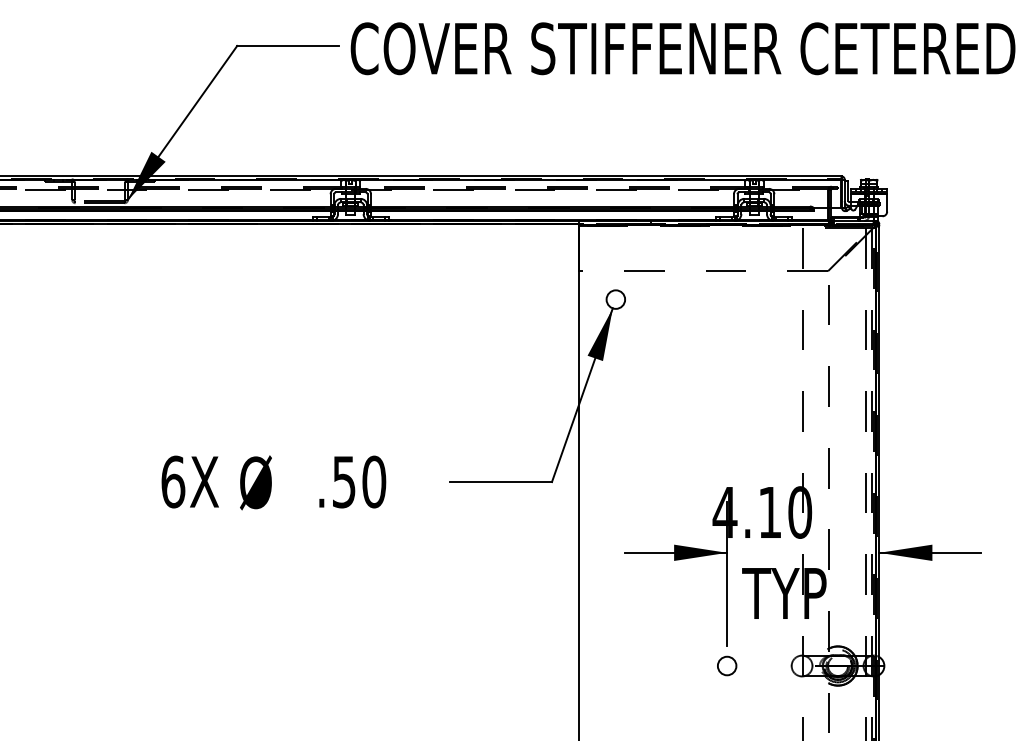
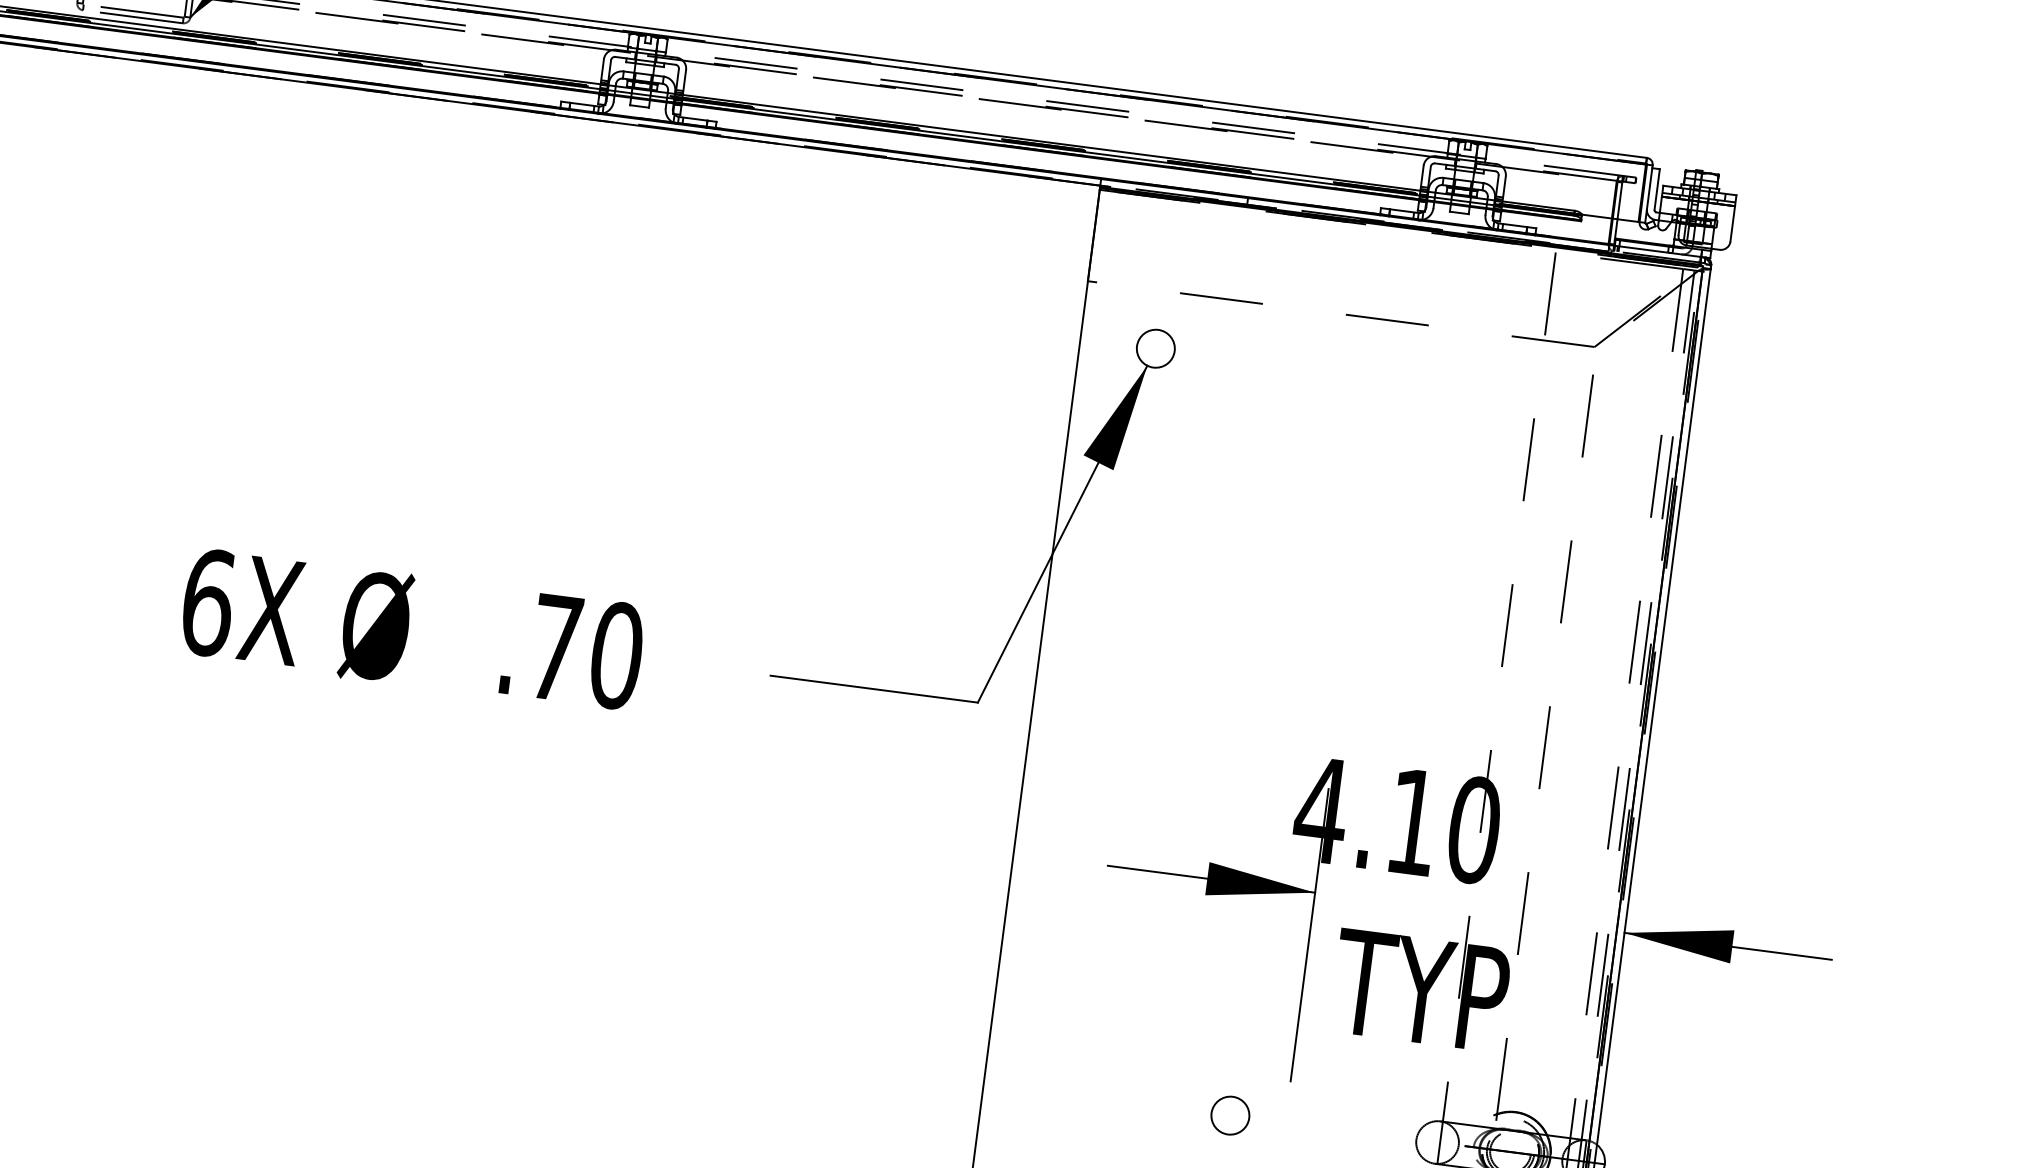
text: (344, 482) -> (556, 648), .50 -> .70
circle: (727, 665) -> (1231, 1114), moved

